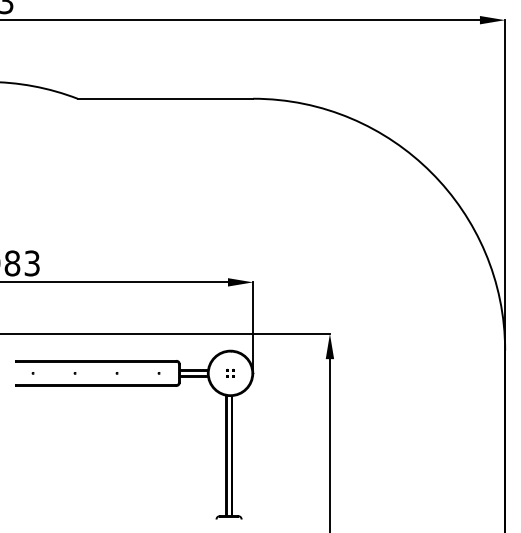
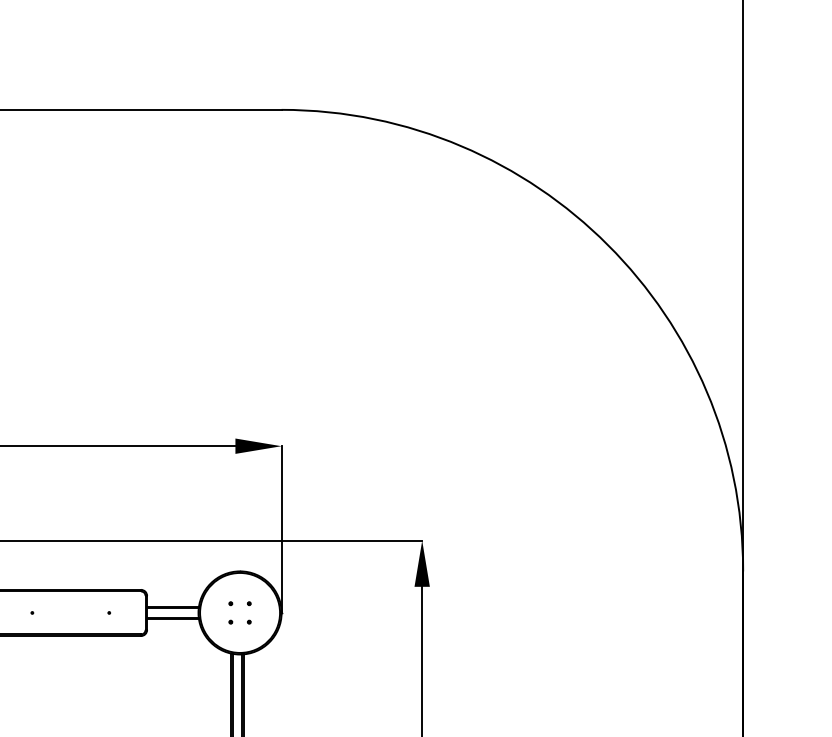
part: (230, 373) -> (240, 613), size x1.67

